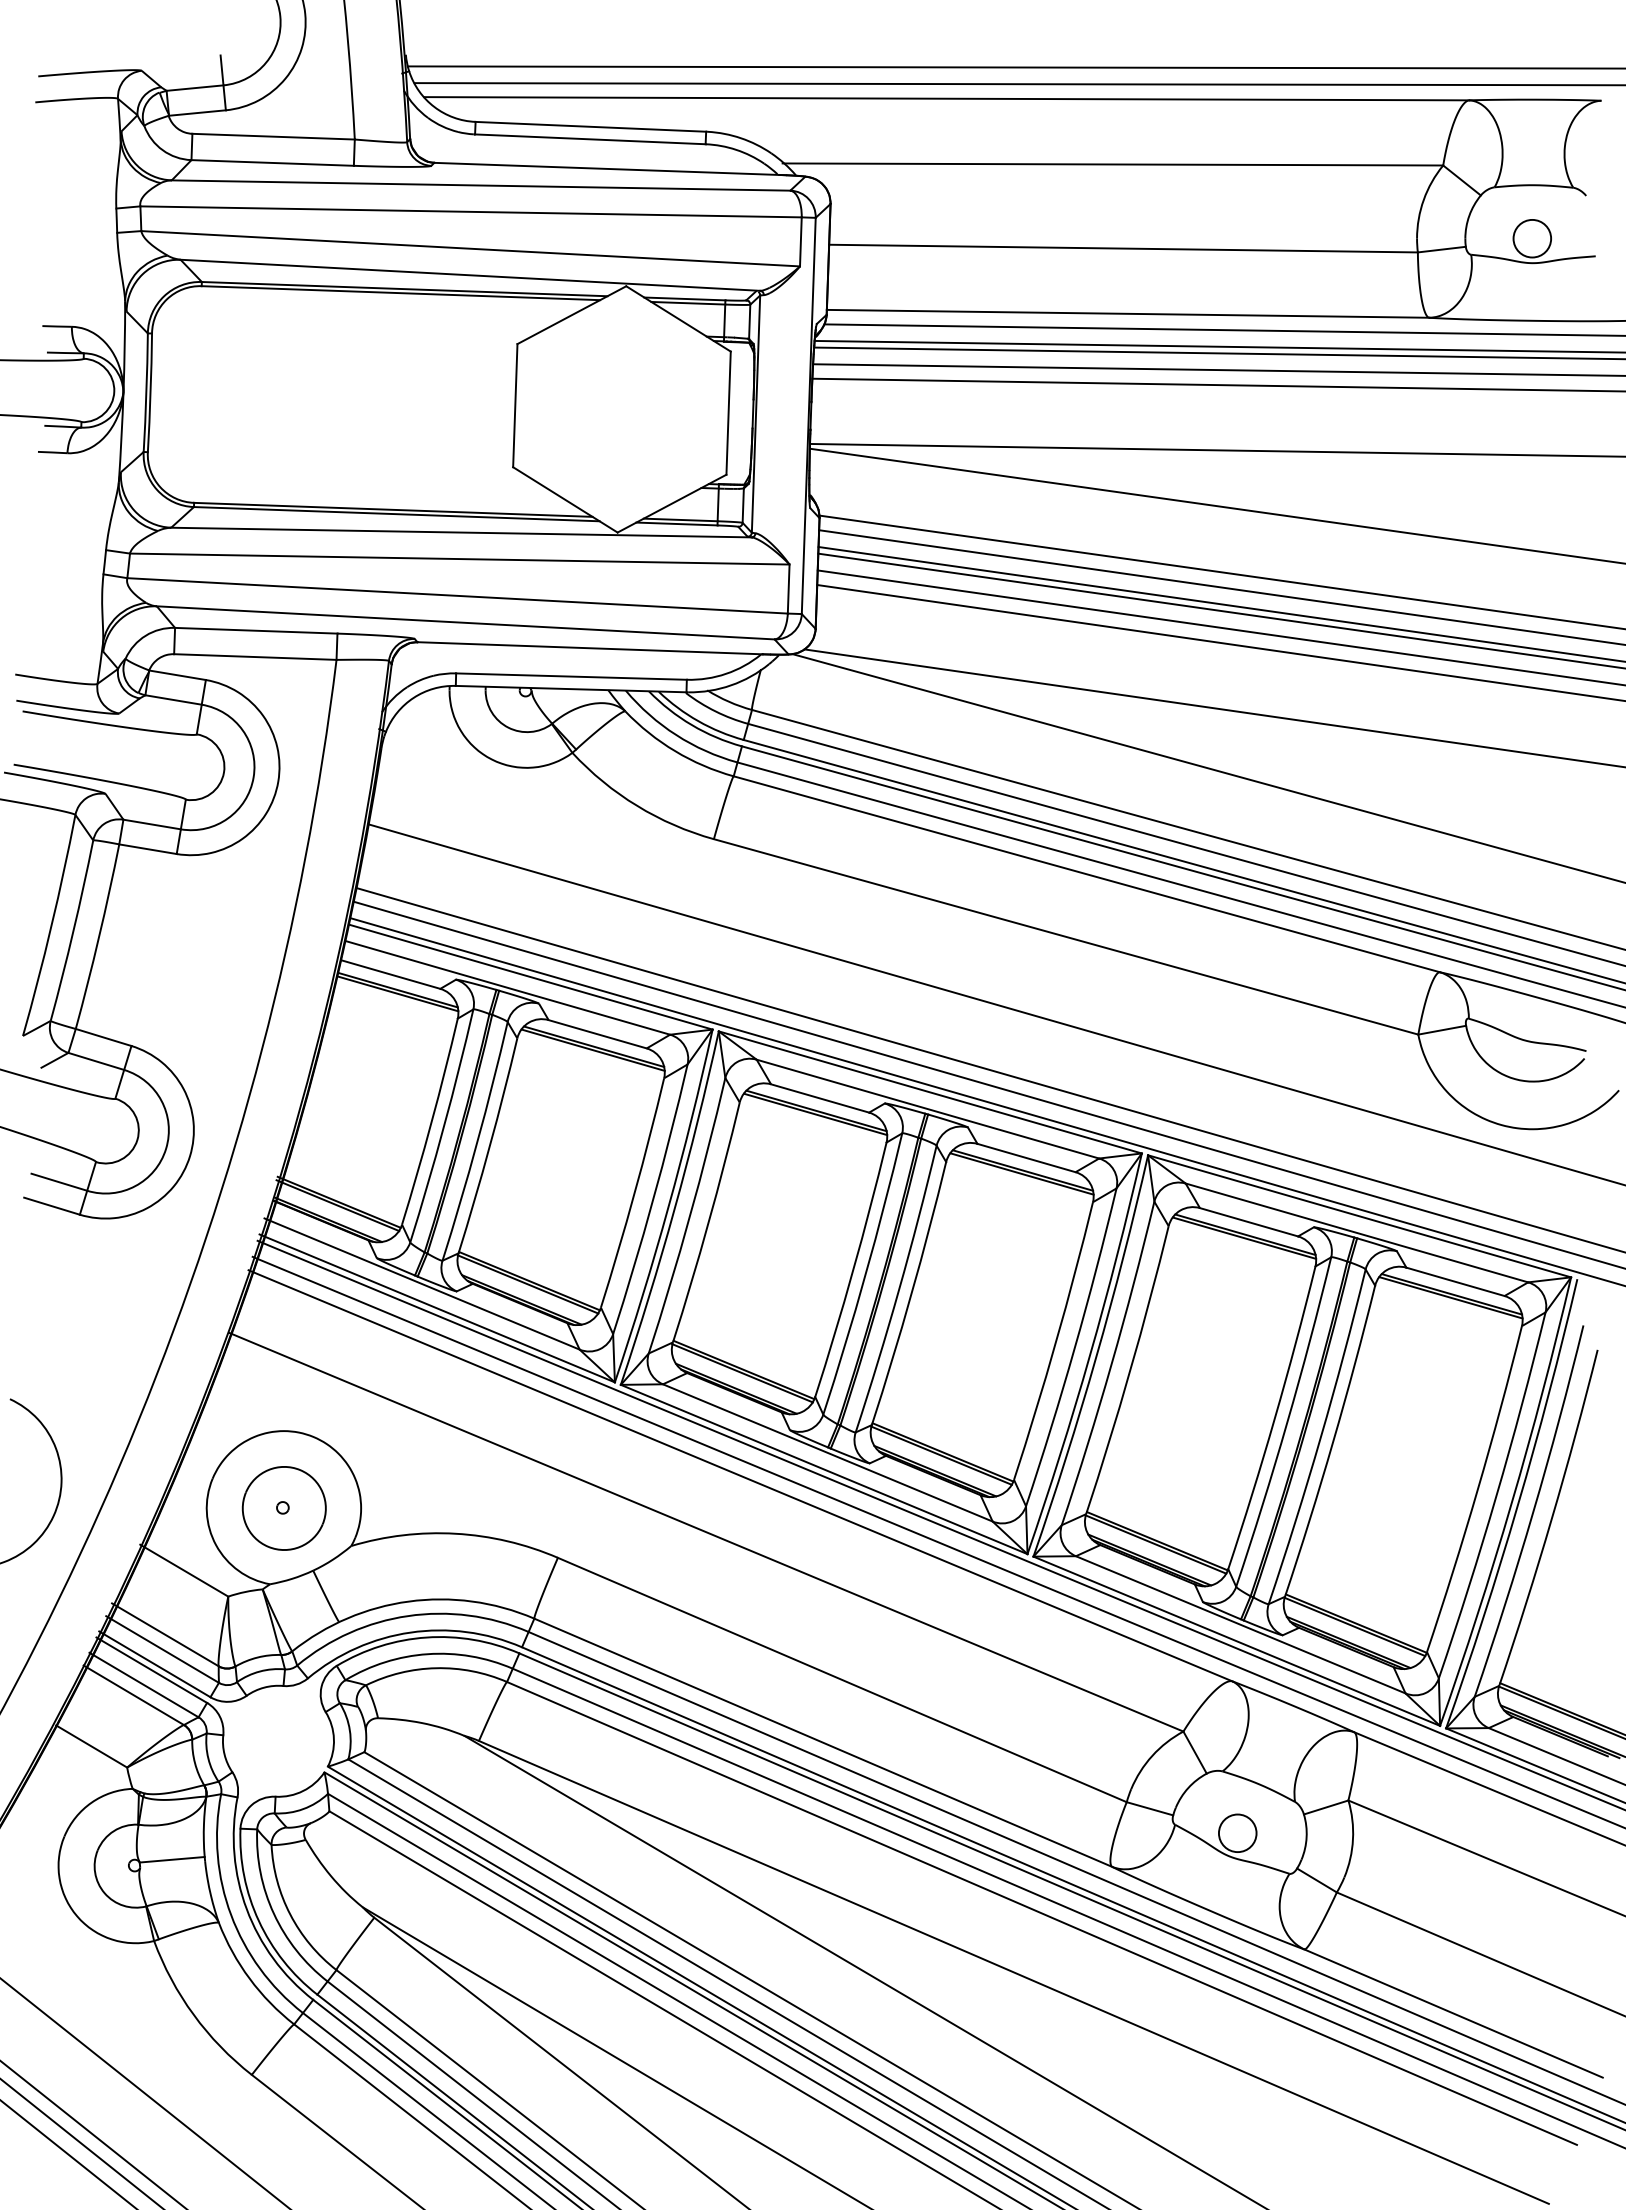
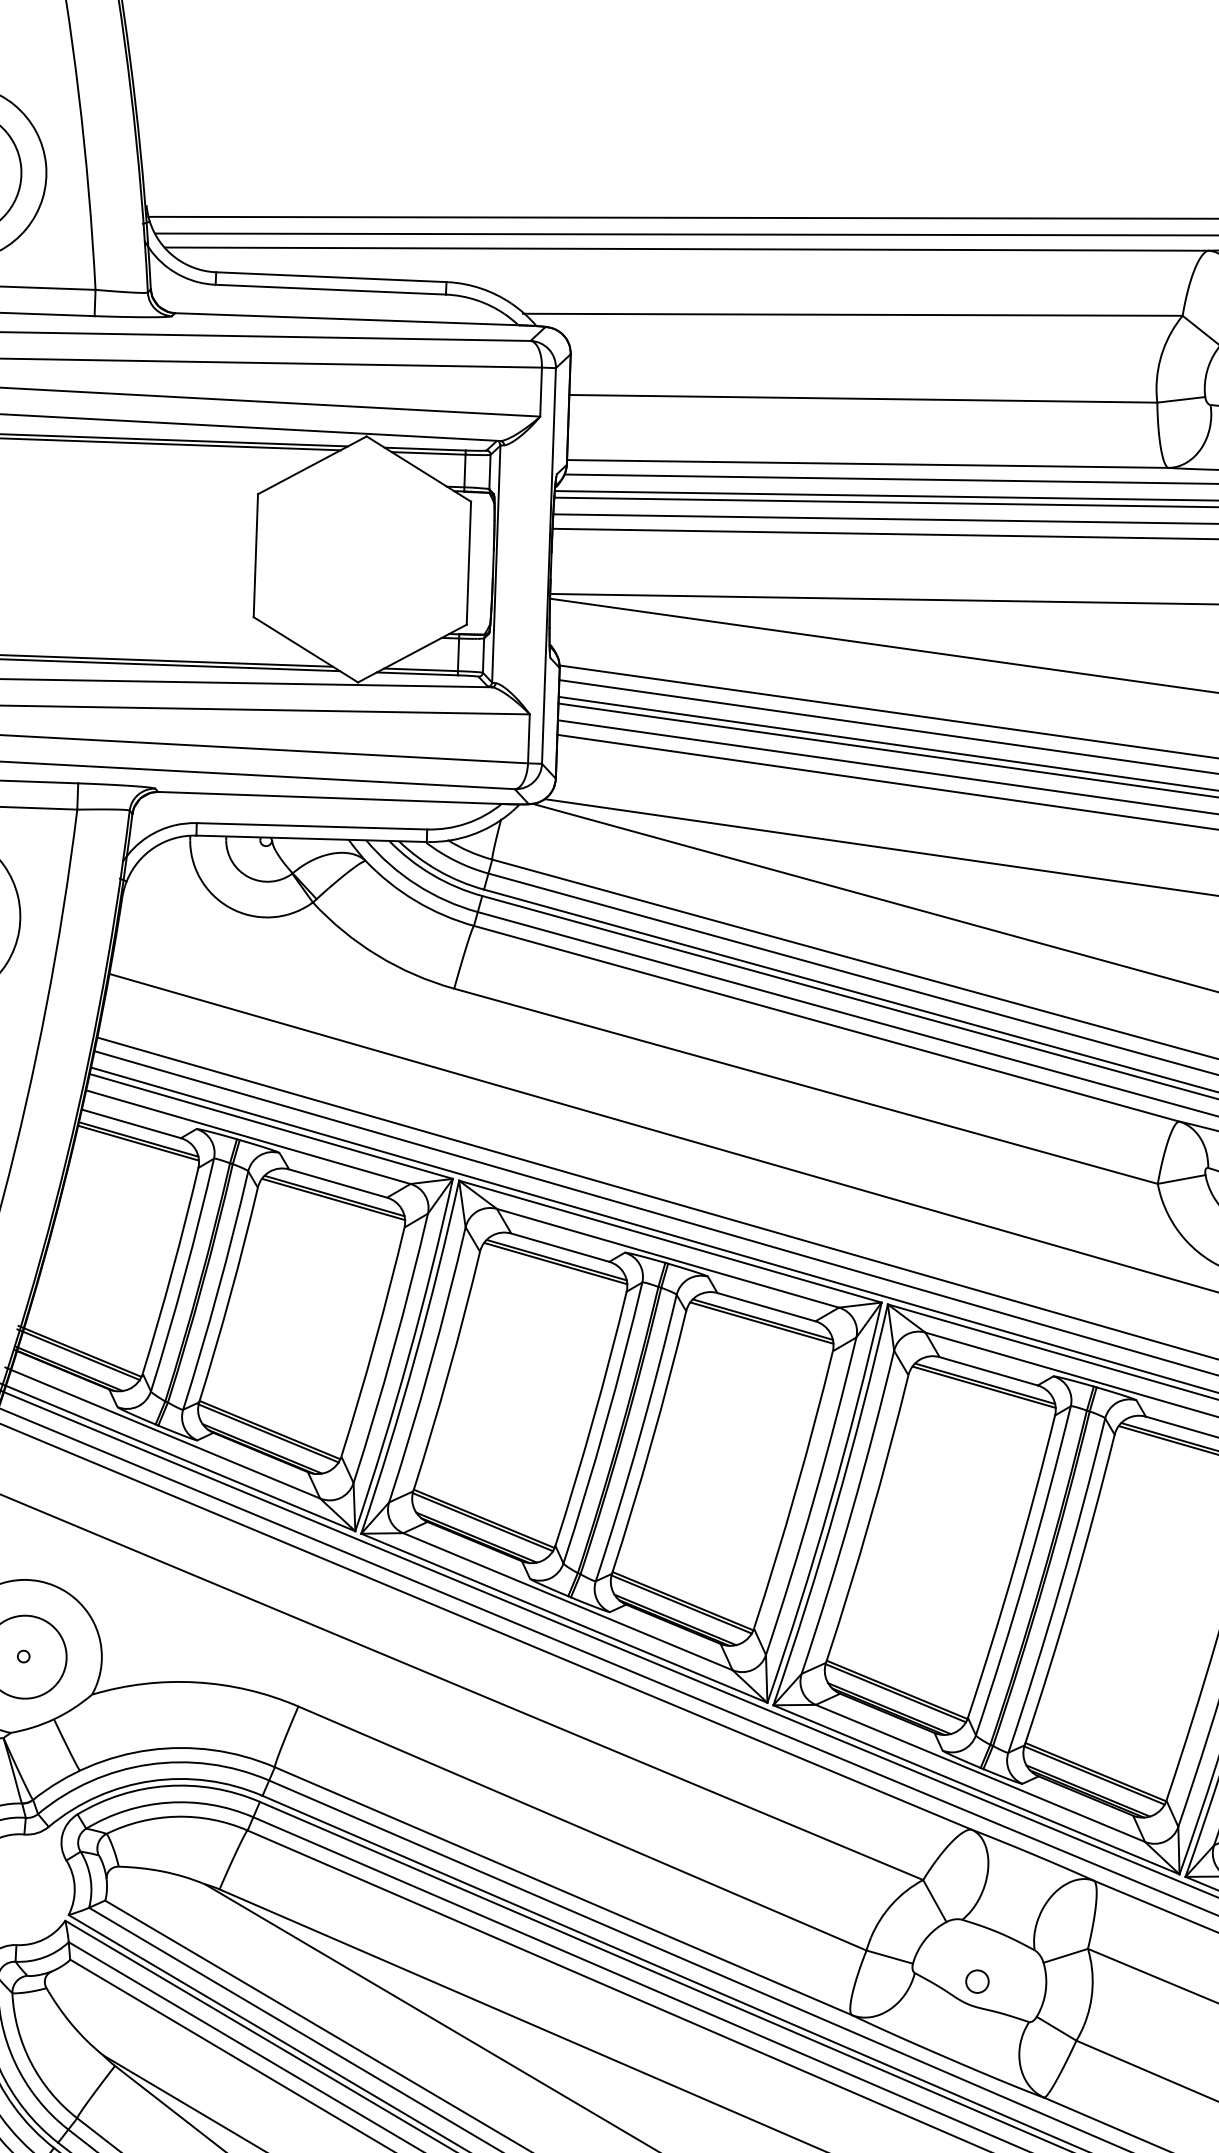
circle: (1237, 1833) -> (977, 1981), size x0.6

